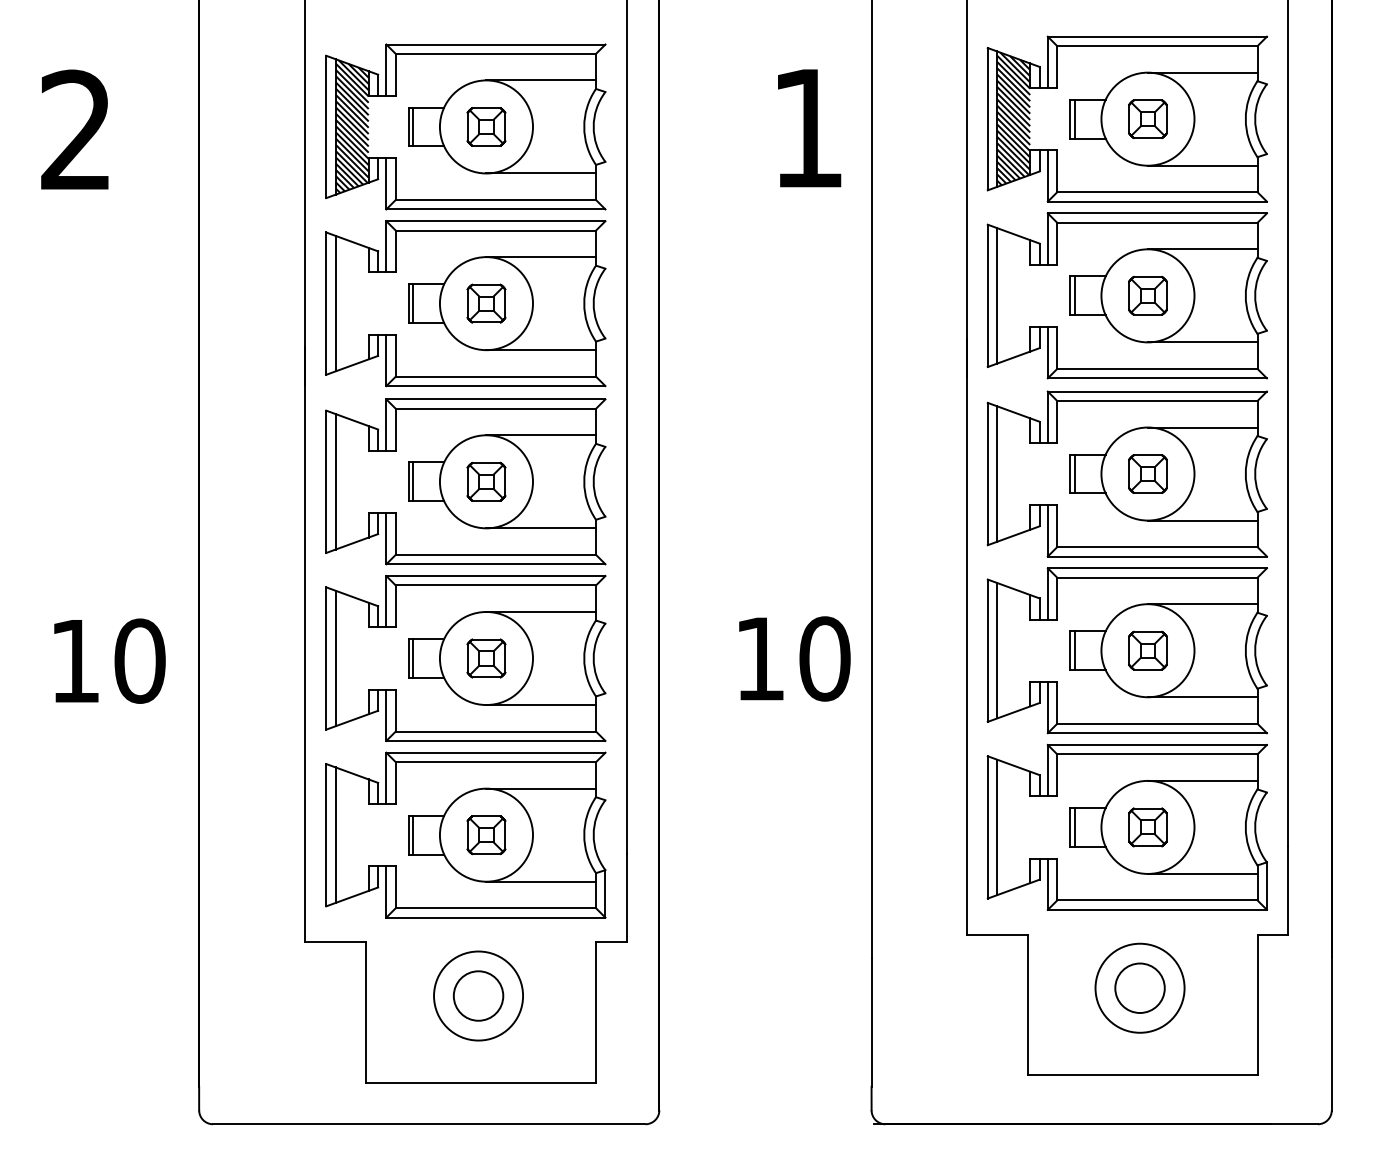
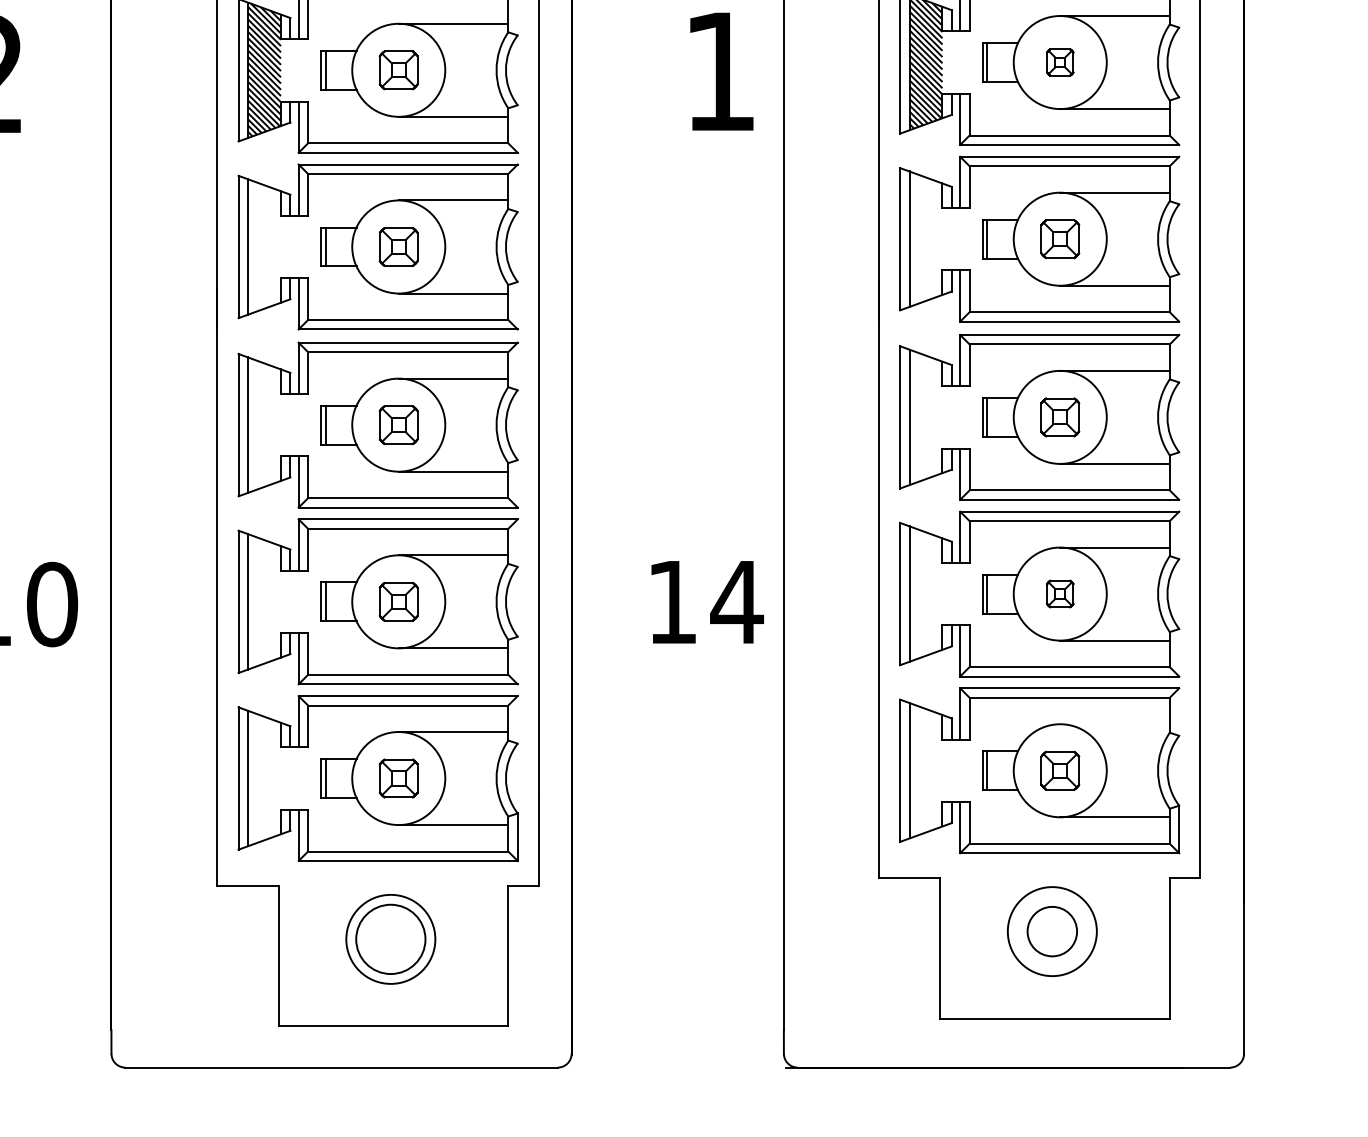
part: (1147, 118) -> (1059, 61), size x0.7
part: (1147, 650) -> (1059, 593), size x0.7
text: (824, 658) -> (736, 601), 10 -> 14
line: (1202, 780) -> (1114, 723), removed
circle: (478, 995) -> (390, 938), size x1.4

